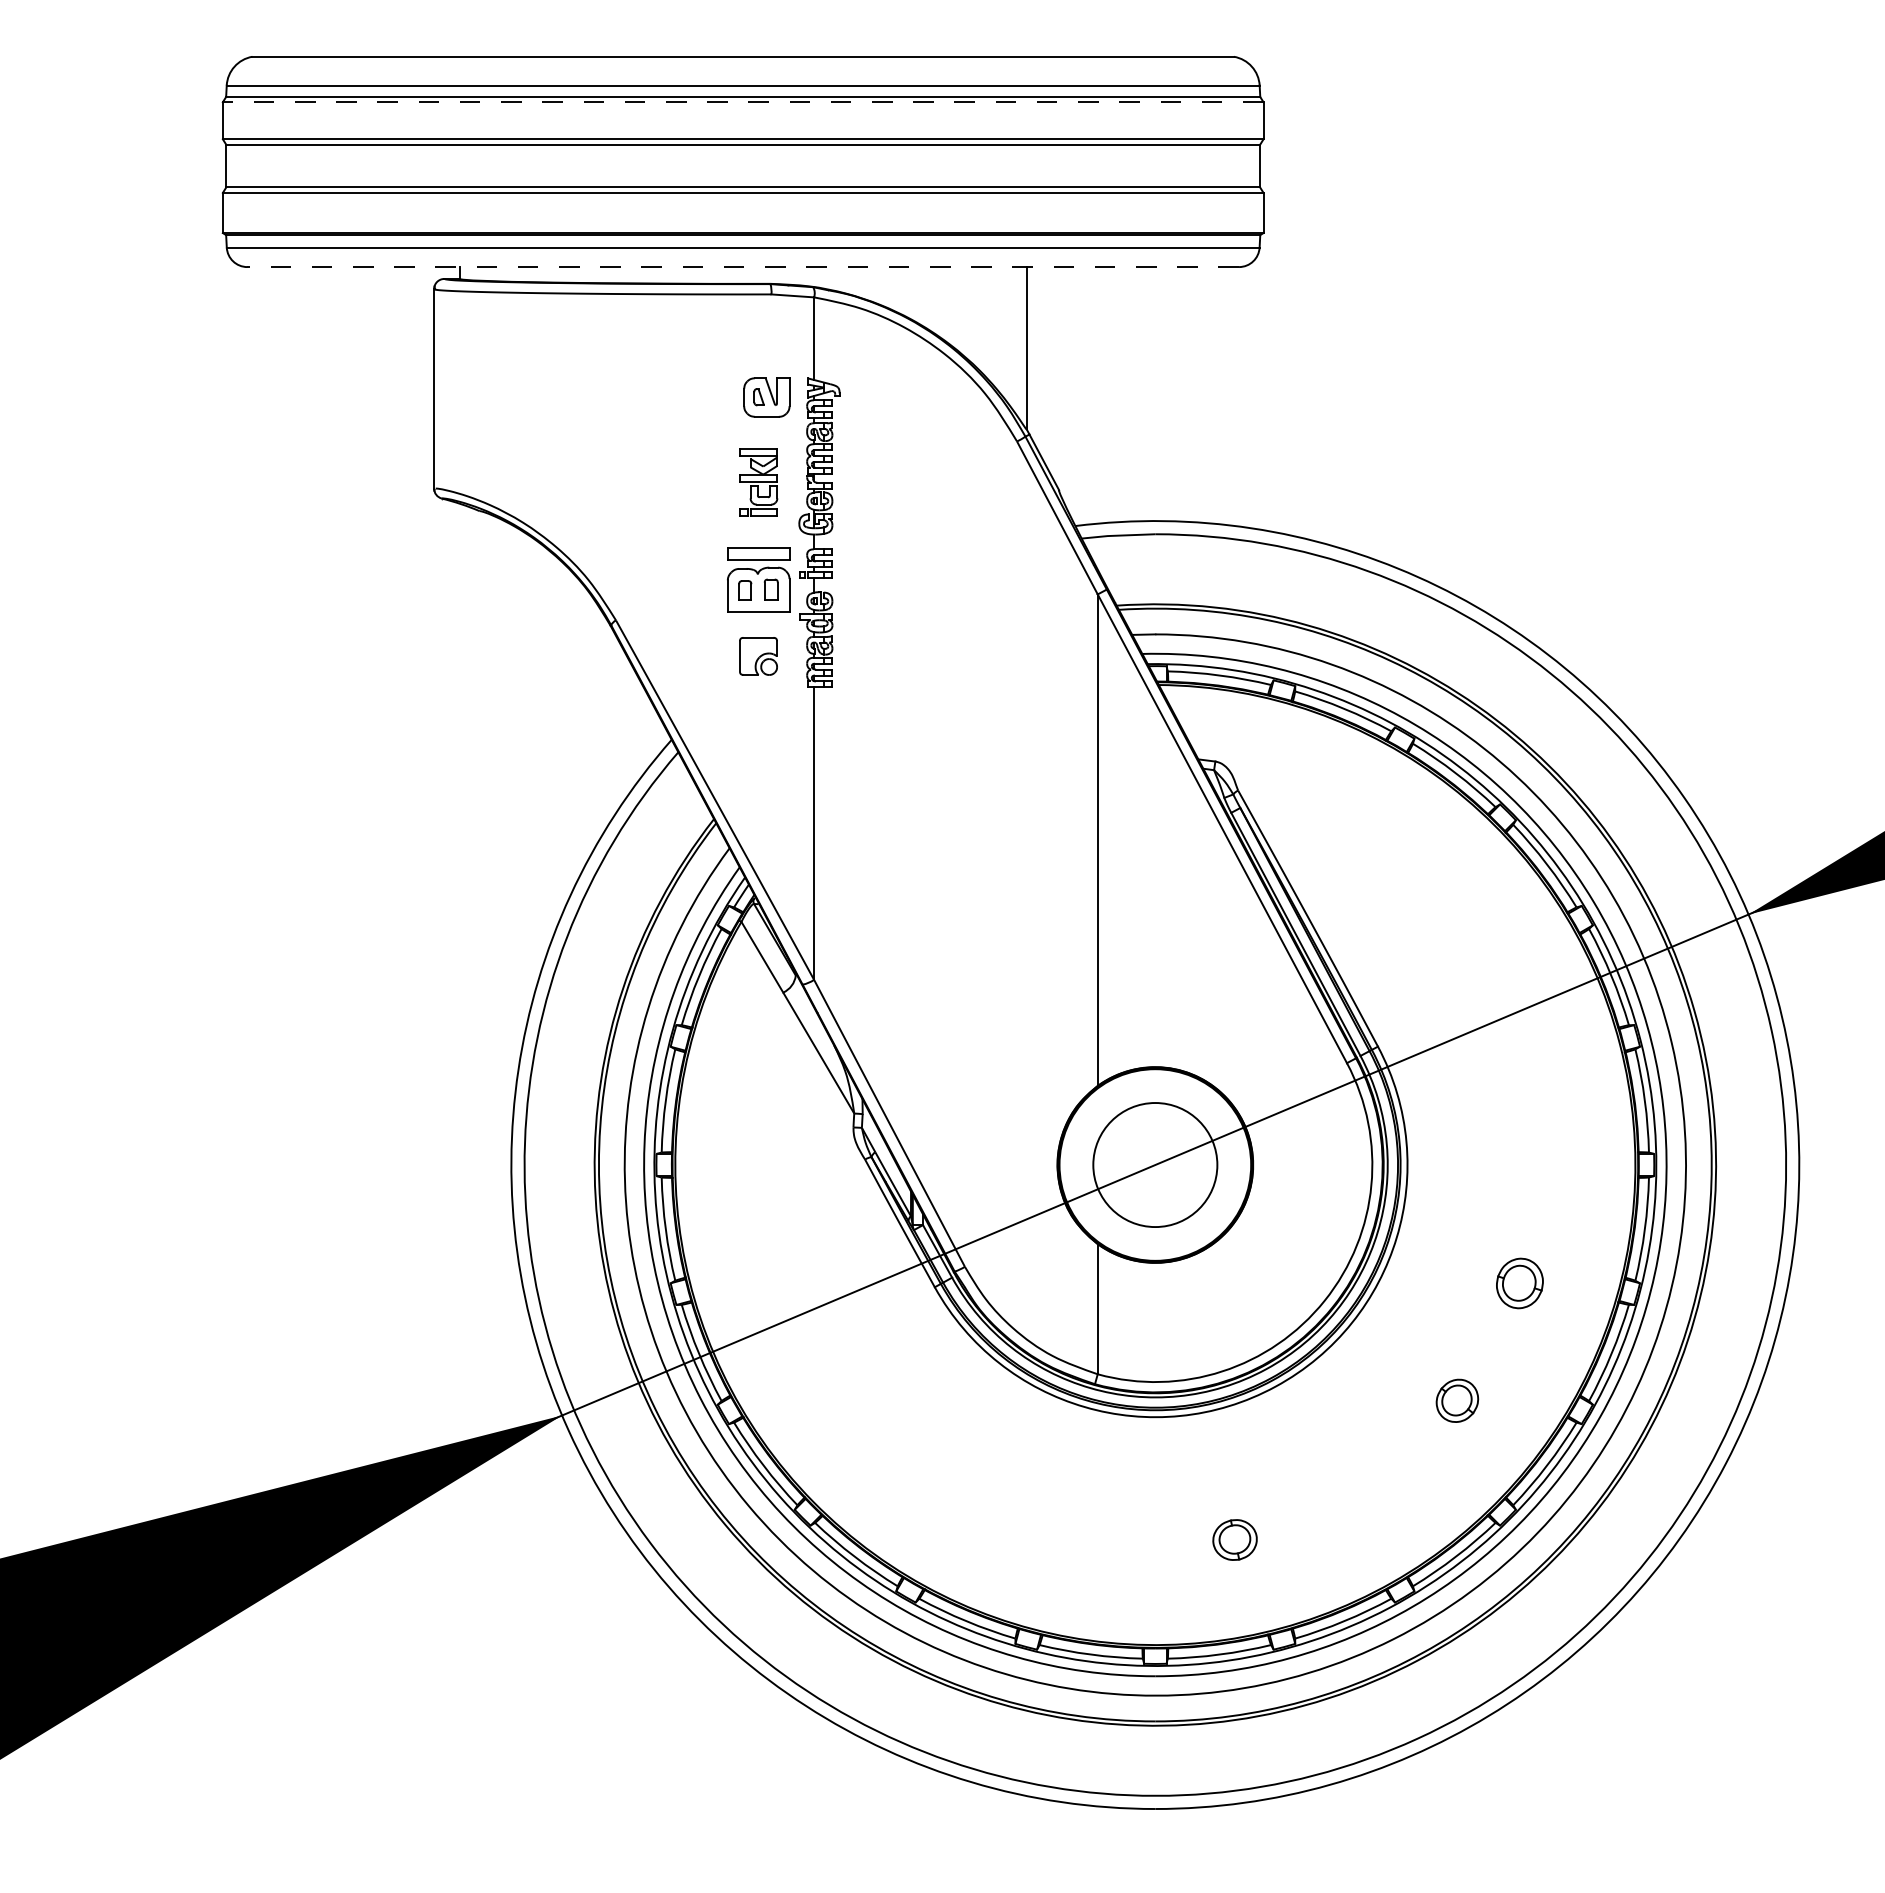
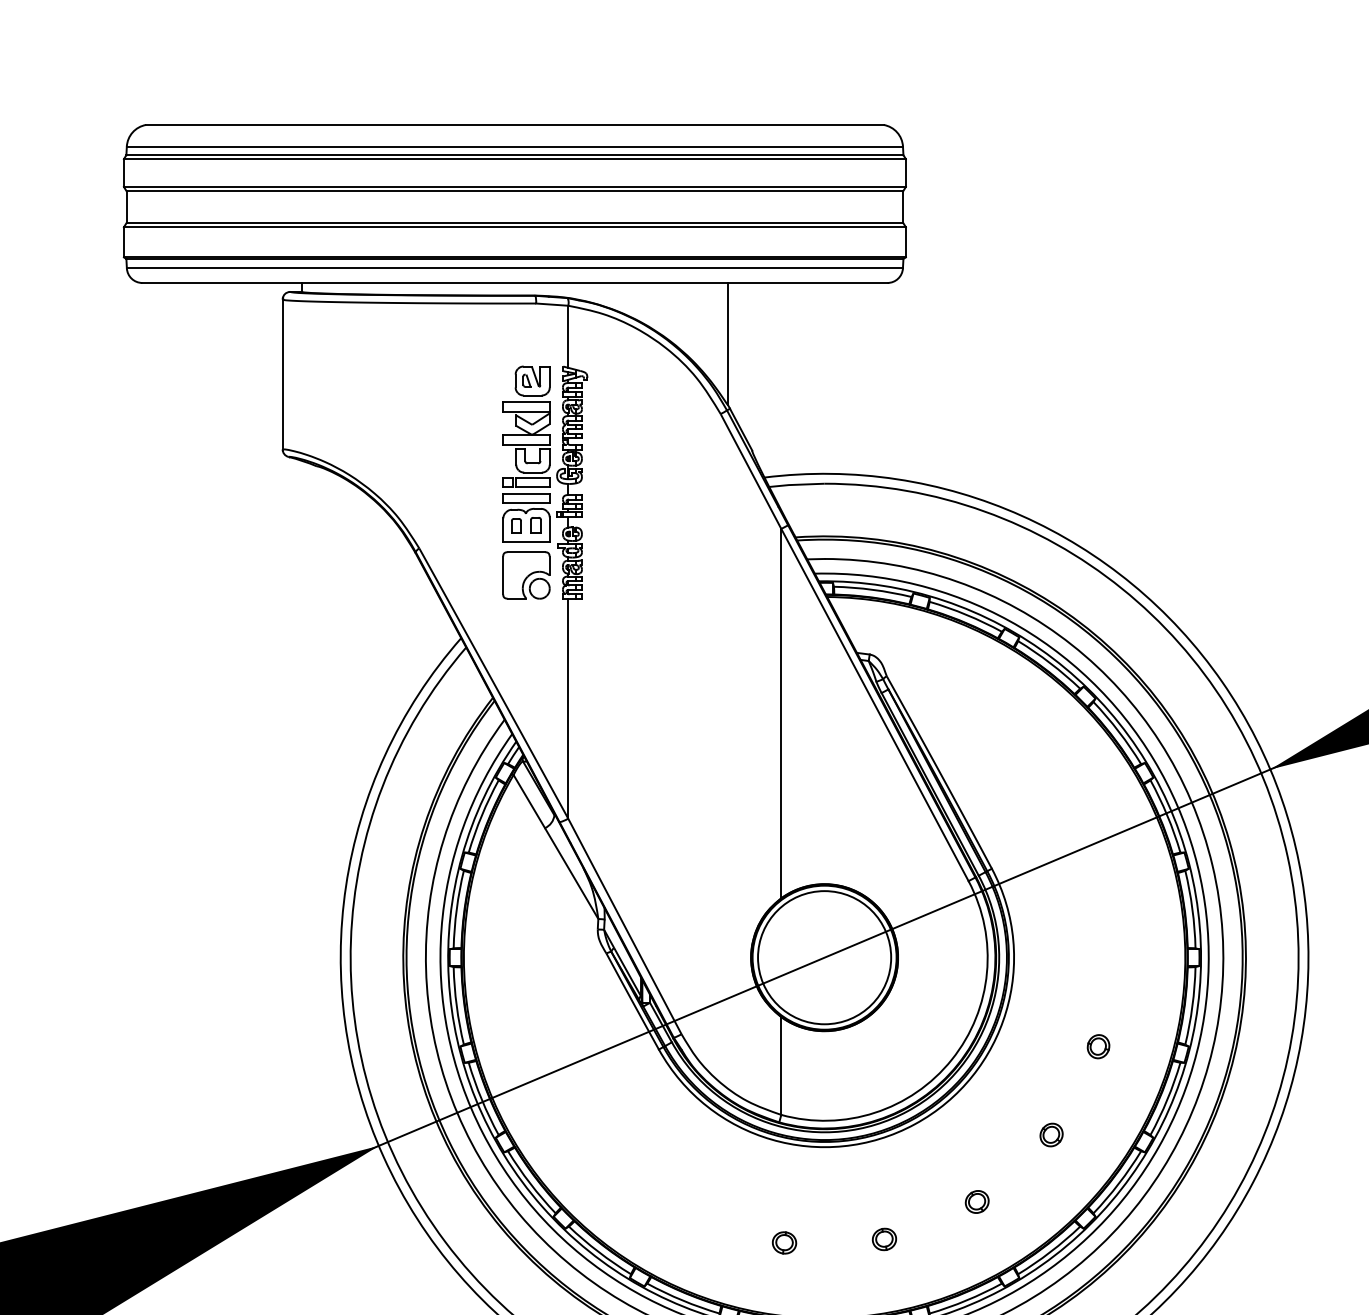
line: (742, 102) -> (514, 159), dashed -> solid
line: (743, 267) -> (515, 283), dashed -> solid
part: (758, 482) -> (526, 444), size x1.67
part: (758, 656) -> (526, 575), size x1.67
circle: (1154, 1164) -> (823, 957), size x1.43
part: (1519, 1283) -> (1098, 1046), size x0.62
part: (1457, 1401) -> (1051, 1135), size x0.71
part: (1358, 1489) -> (977, 1201), added
part: (1234, 1539) -> (884, 1239), size x0.71
part: (1101, 1544) -> (784, 1242), added

